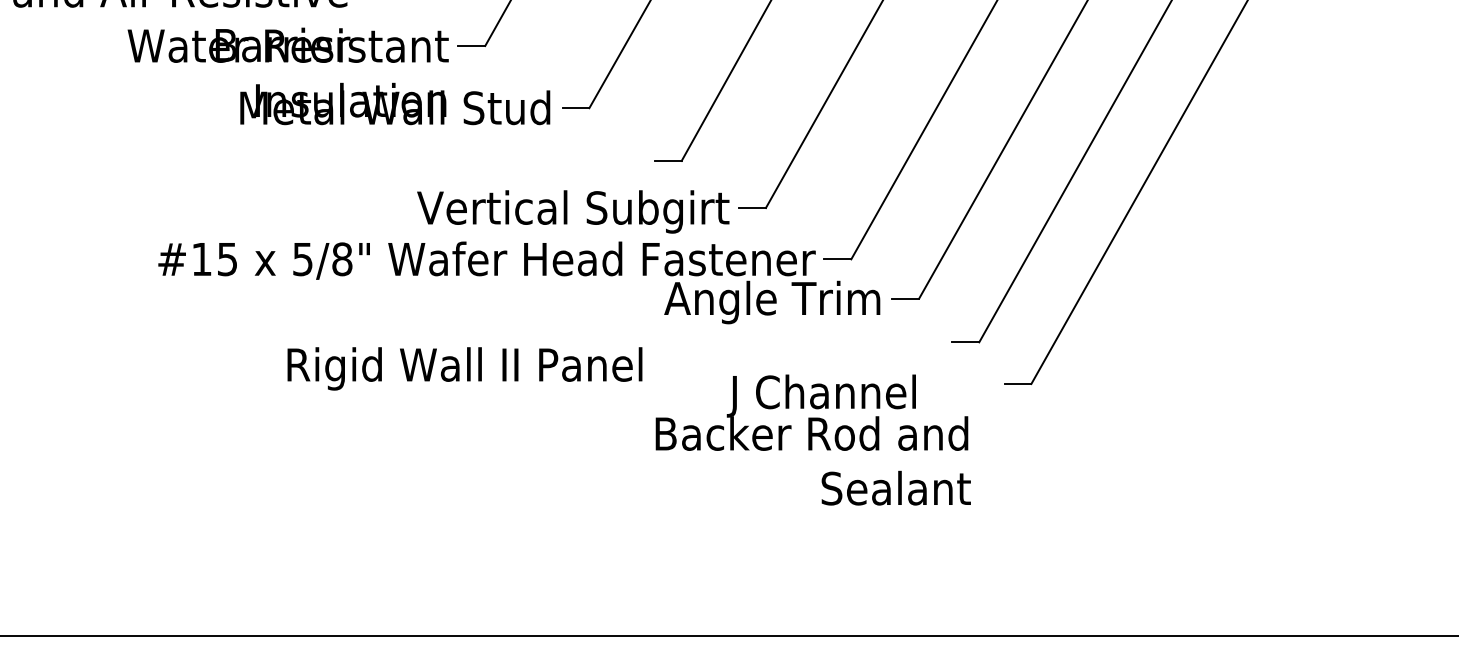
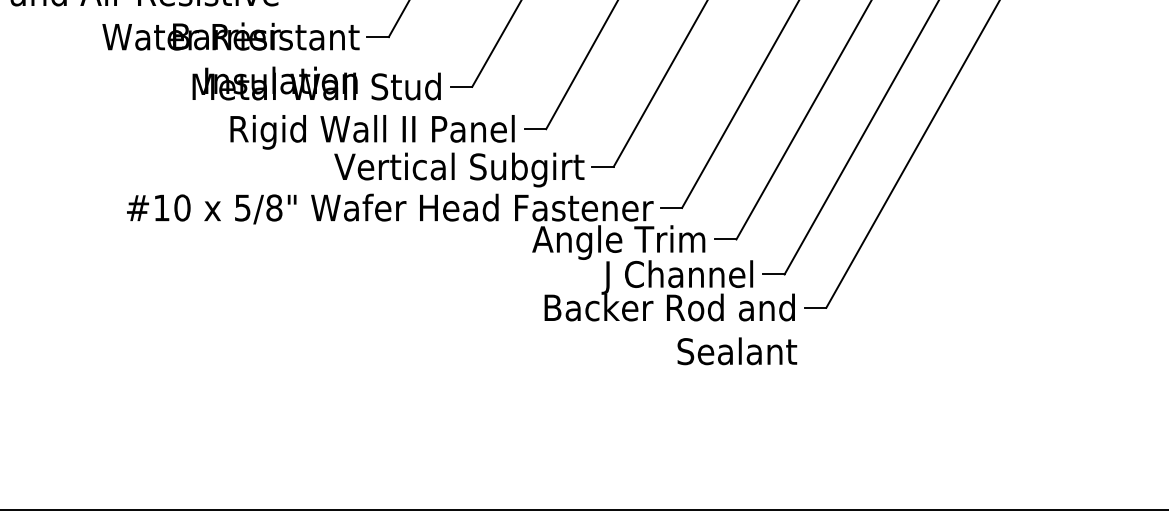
text: (227, 259) -> (182, 208), #15 -> #10
text: (464, 368) -> (372, 132), moved
text: (812, 439) -> (670, 312), moved

